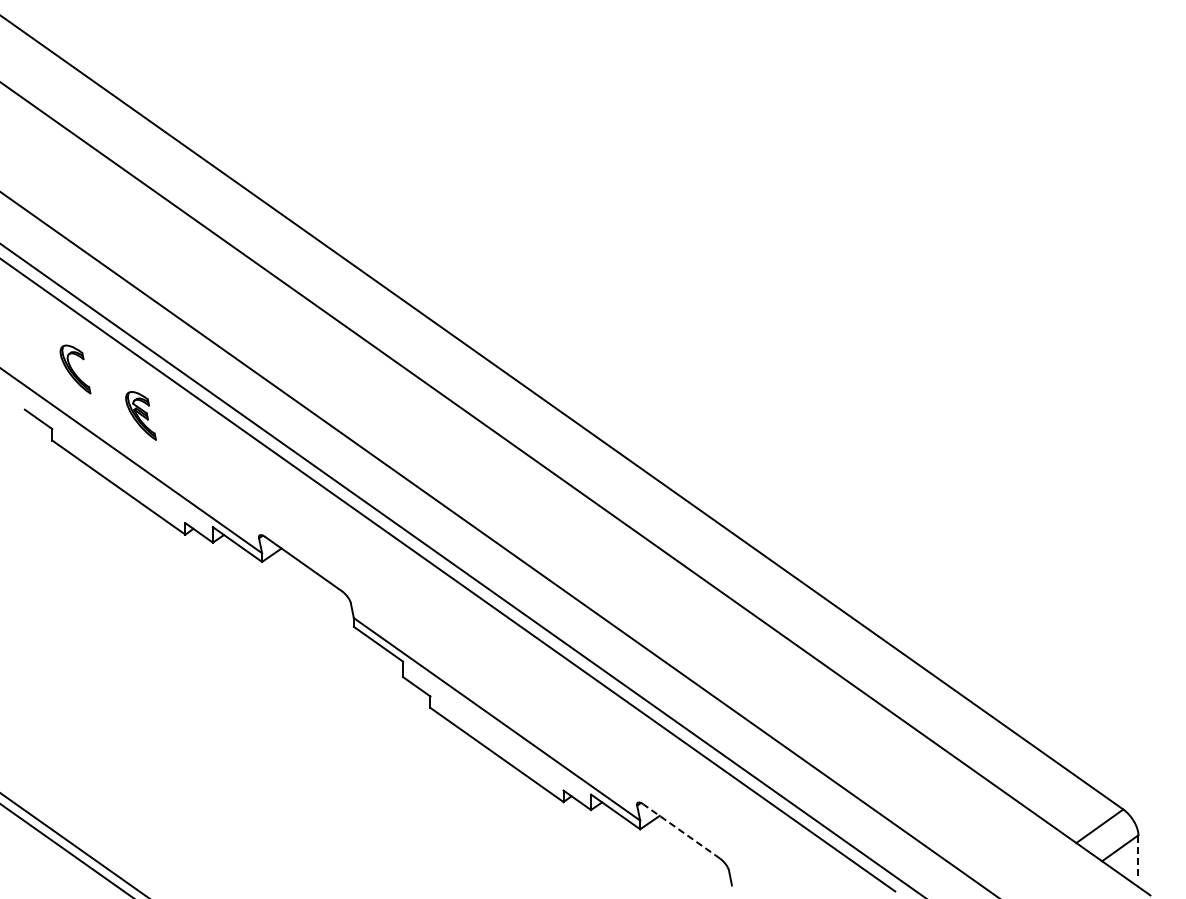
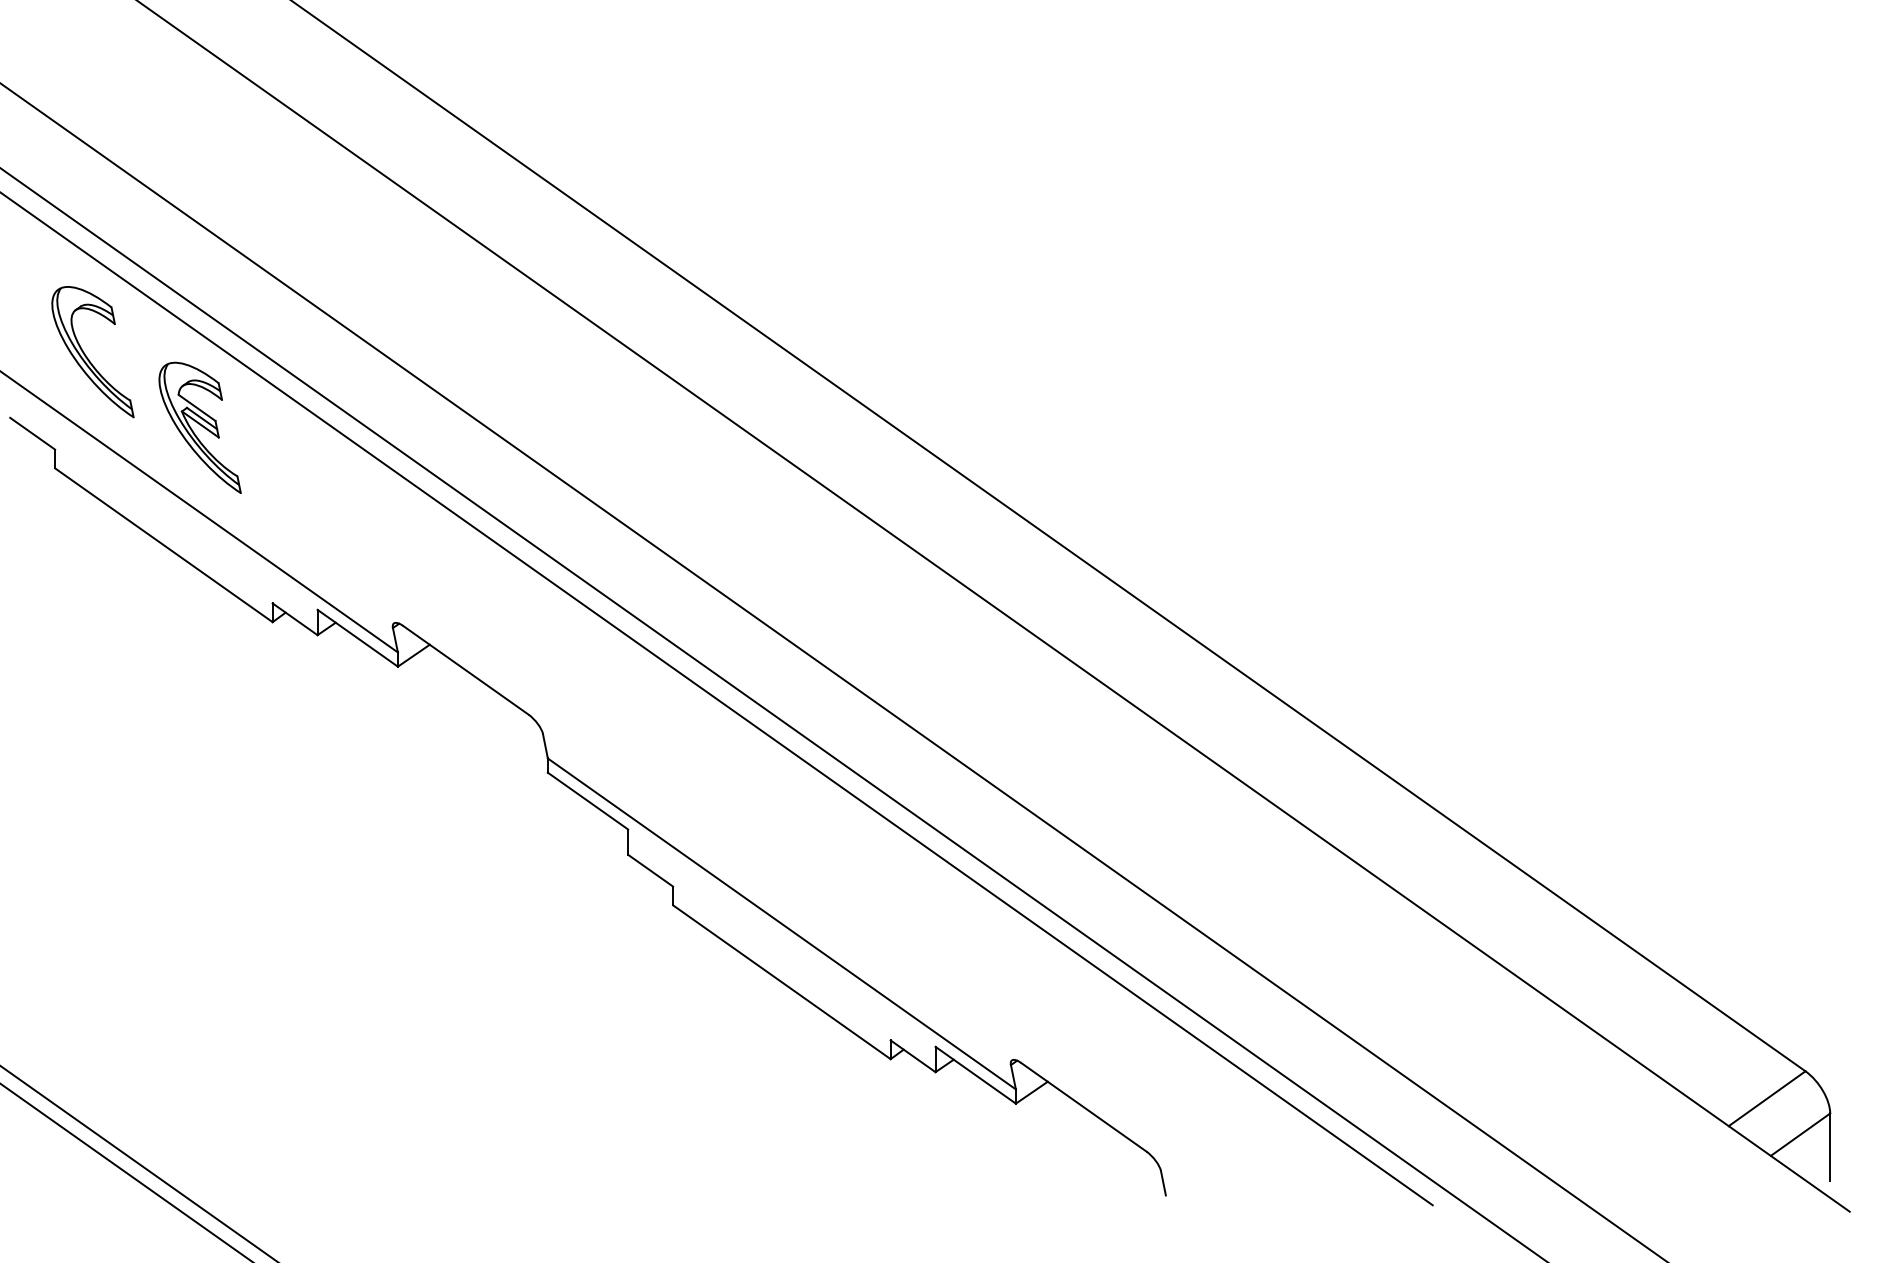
part: (75, 369) -> (92, 352), size x1.67
part: (140, 415) -> (199, 427), size x1.67
line: (681, 831) -> (1083, 1107), dashed -> solid
line: (1138, 855) -> (1830, 1146), dashed -> solid

